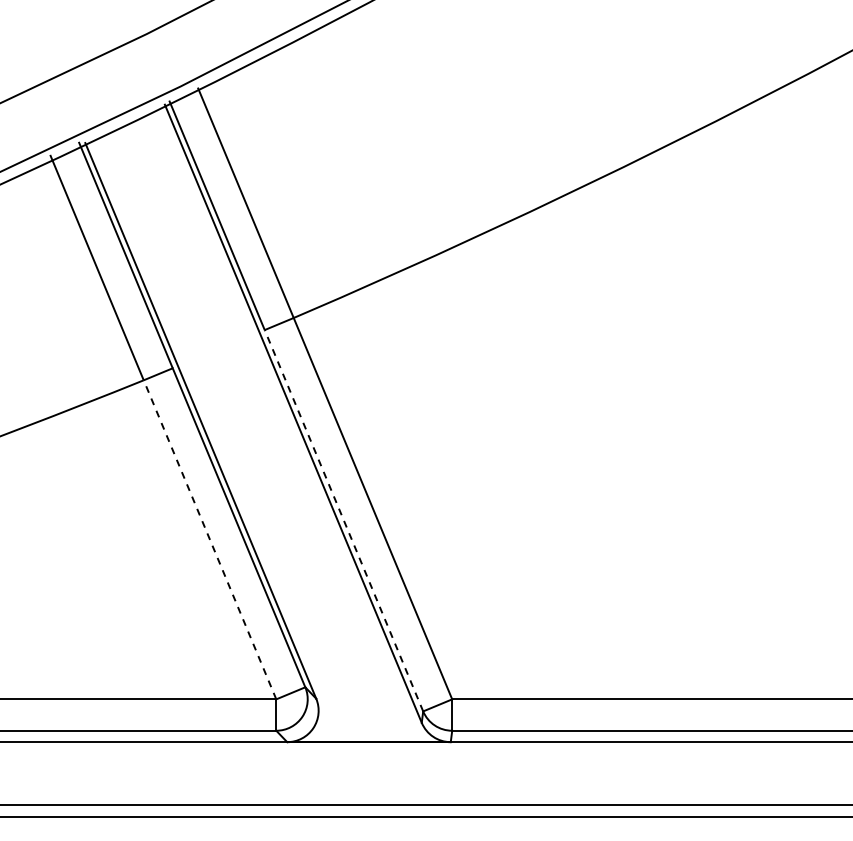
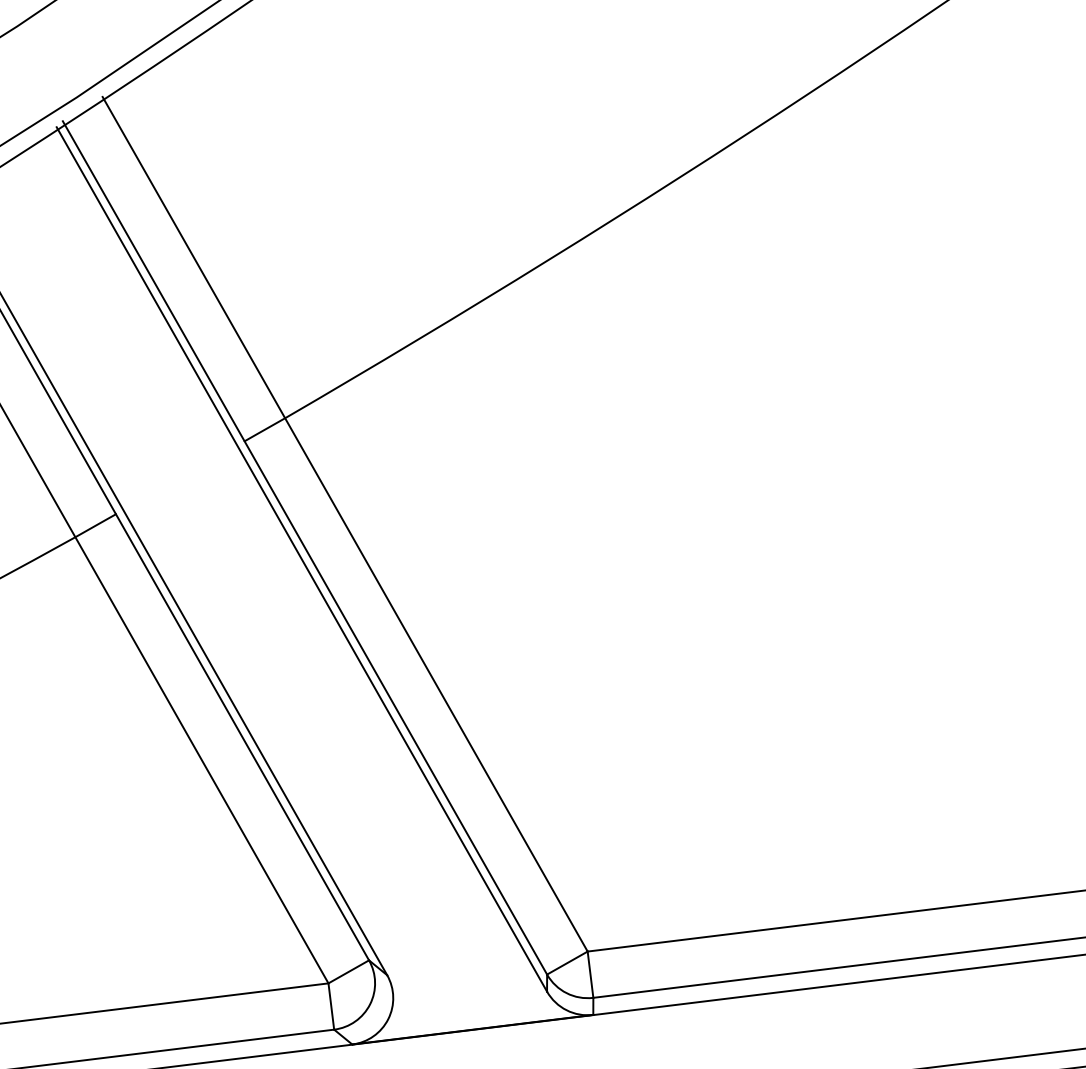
line: (343, 520) -> (395, 707), dashed -> solid
line: (210, 539) -> (202, 759), dashed -> solid

